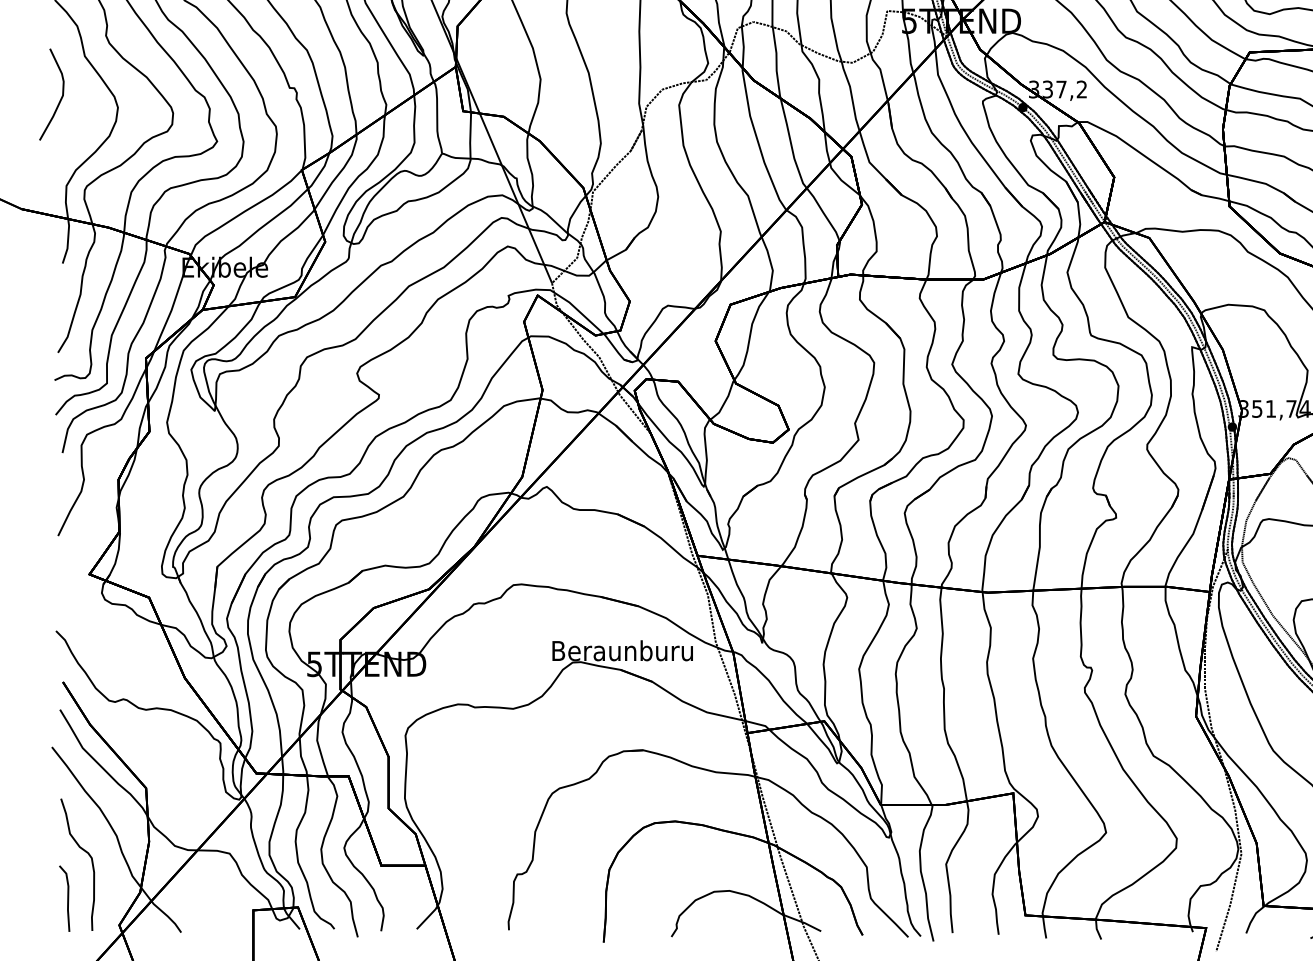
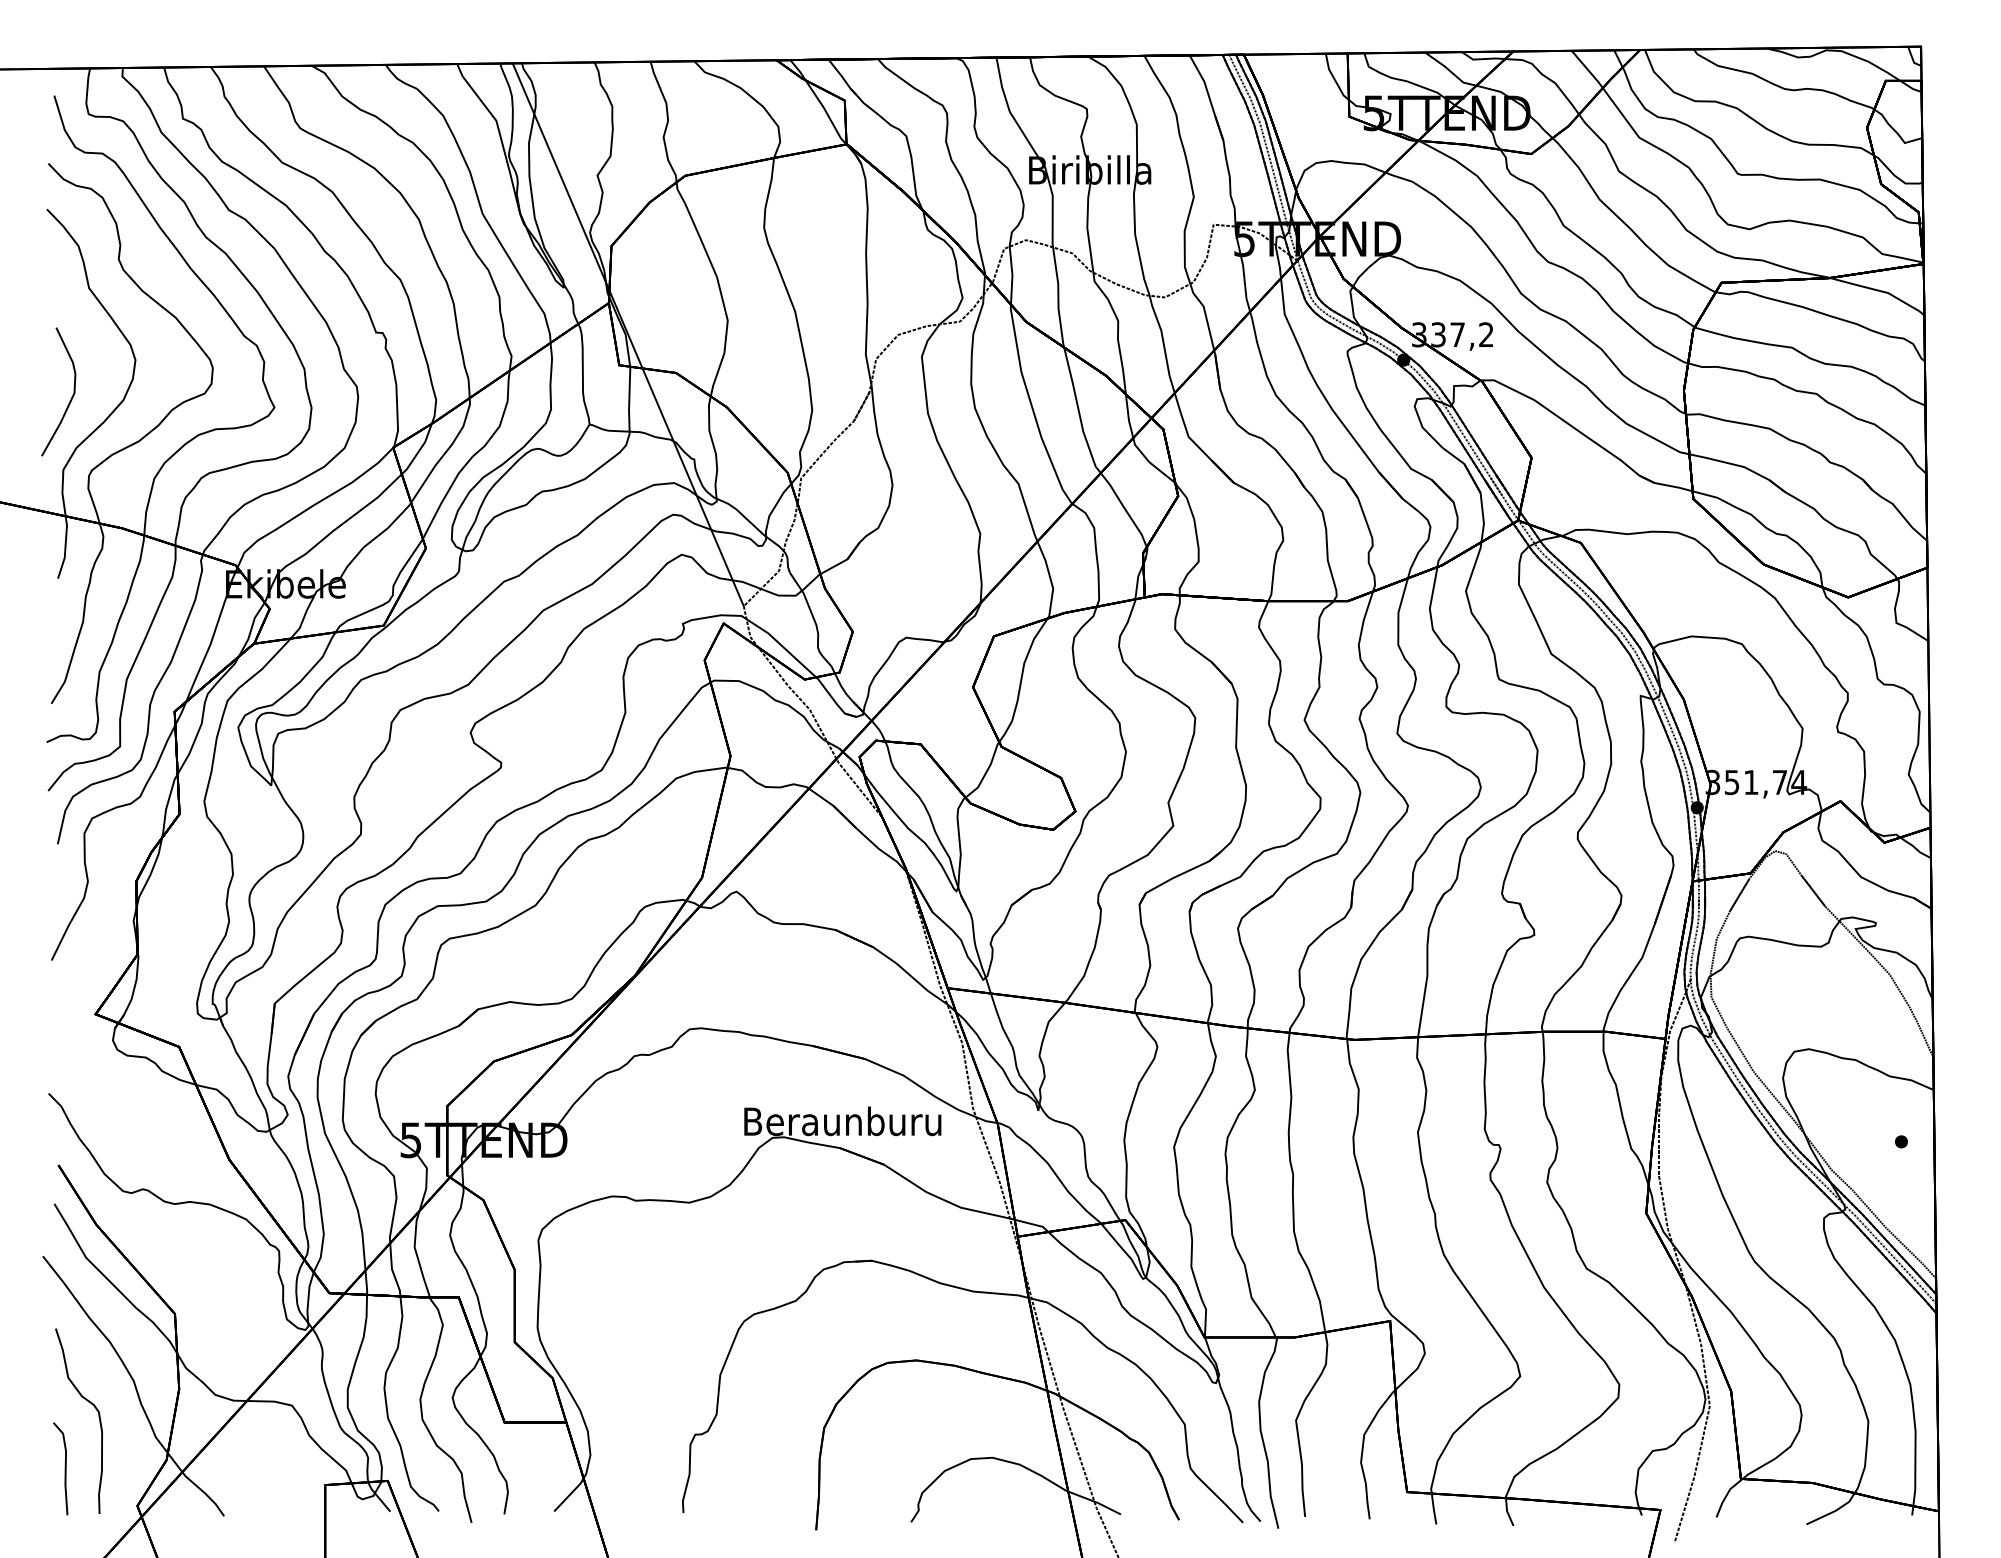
part: (60, 97) -> (71, 396), moved

